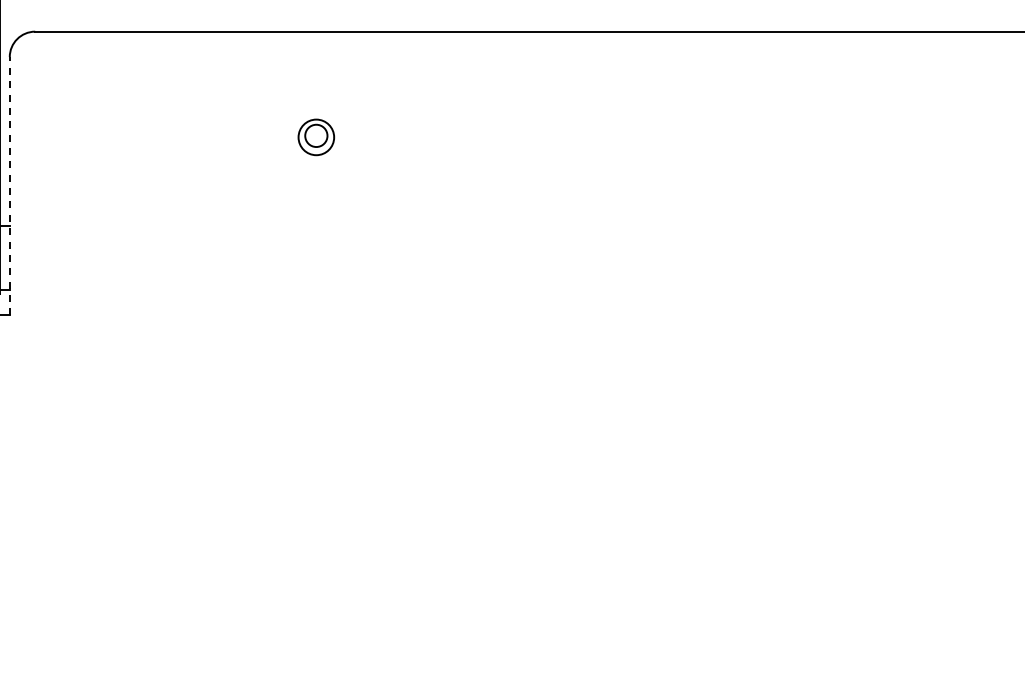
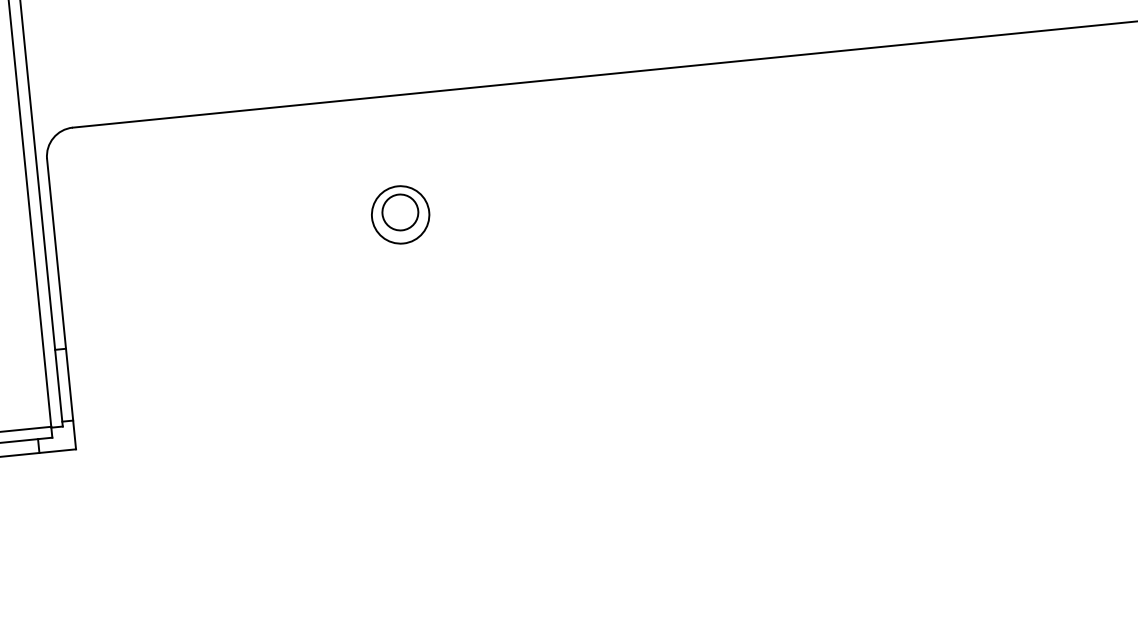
part: (316, 137) -> (400, 215), size x1.43
line: (9, 185) -> (61, 303), dashed -> solid

